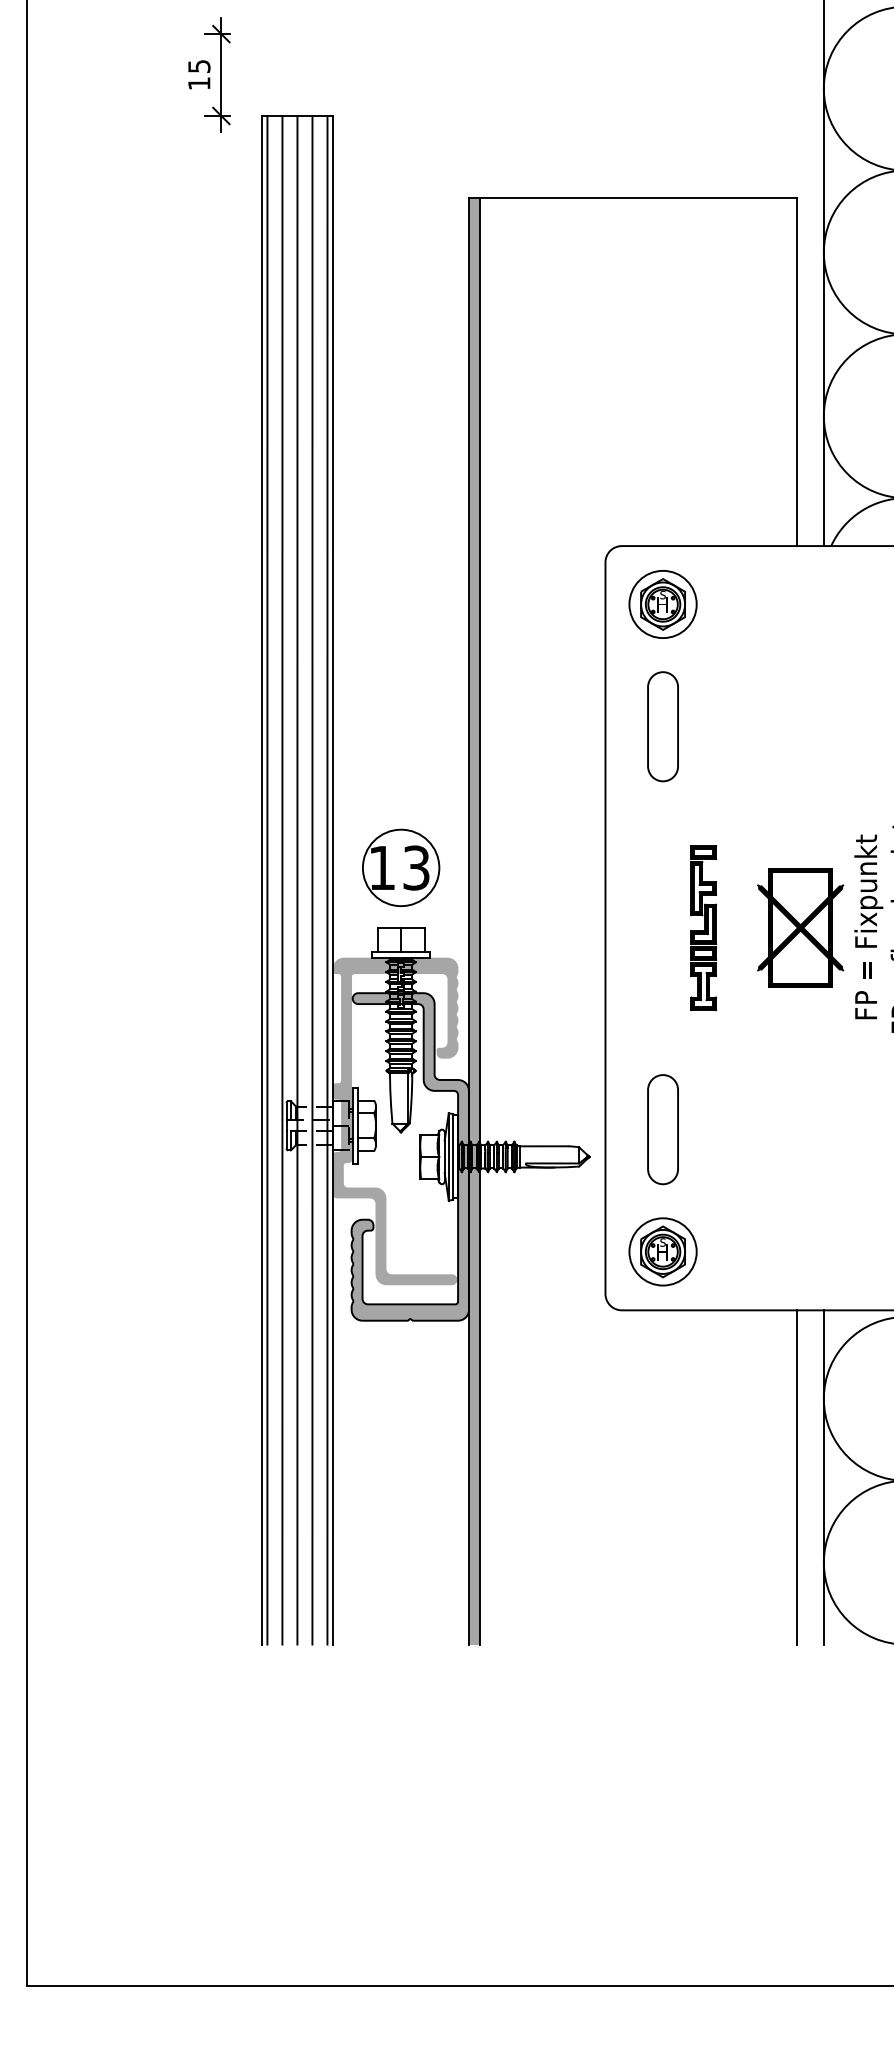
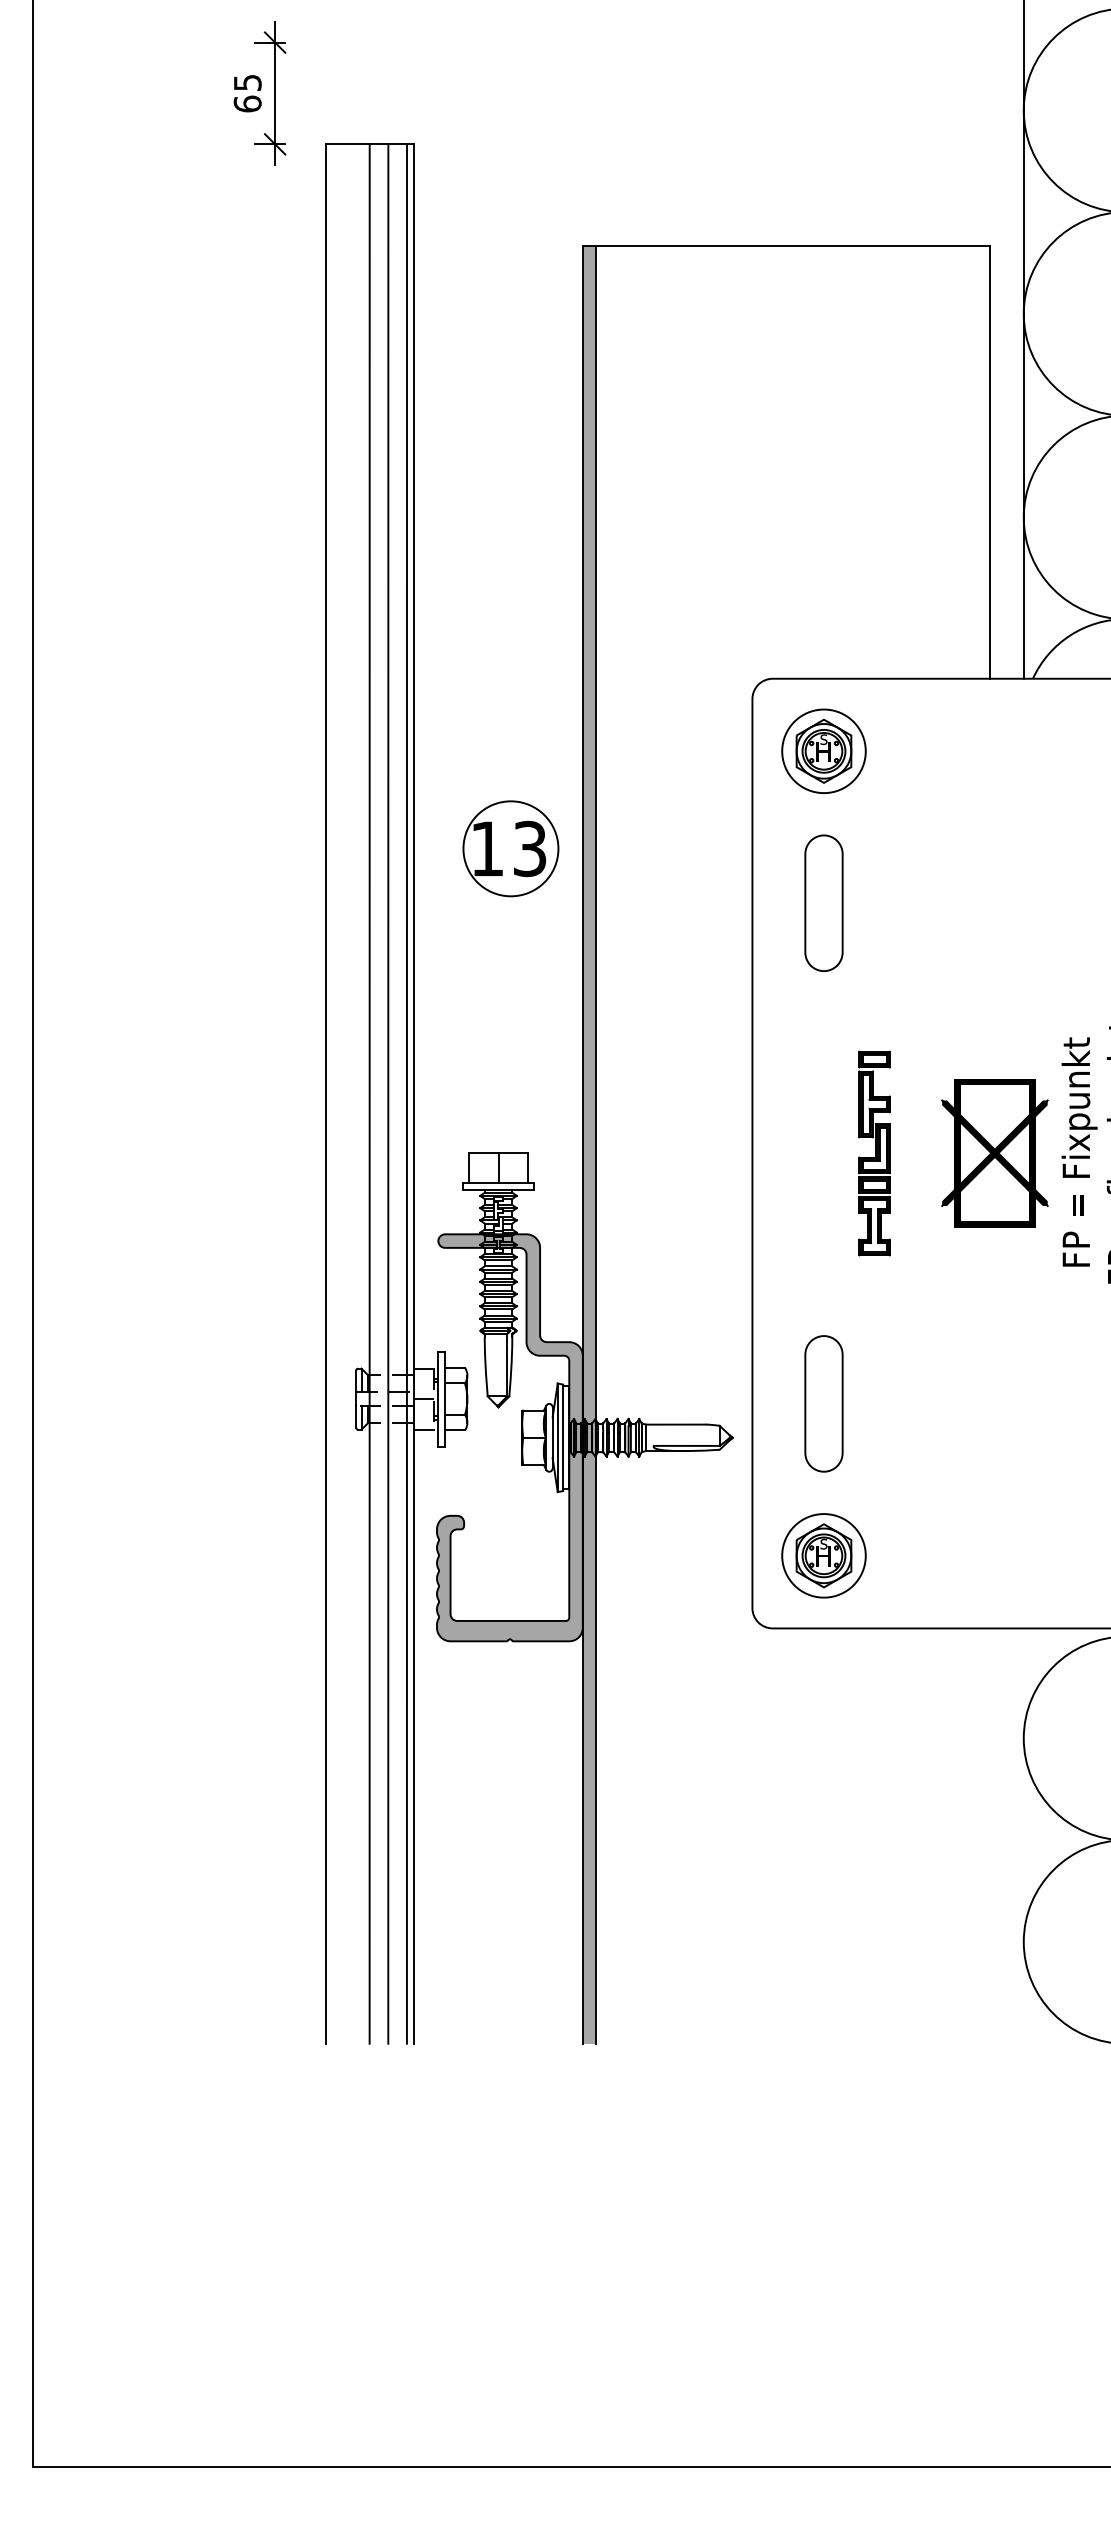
text: (199, 83) -> (247, 103), 15 -> 65
part: (401, 867) -> (511, 848), moved
line: (267, 880) -> (332, 1094), removed
line: (282, 880) -> (351, 1094), removed
fill: (395, 1121) -> (491, 1393), removed
line: (796, 1477) -> (989, 1836), removed
line: (823, 1477) -> (1023, 1836), removed

